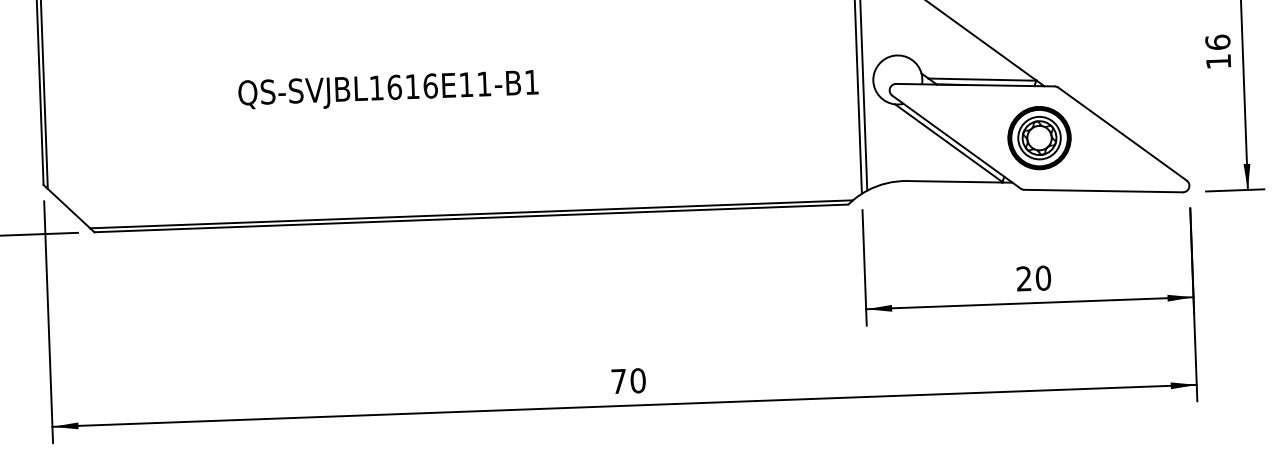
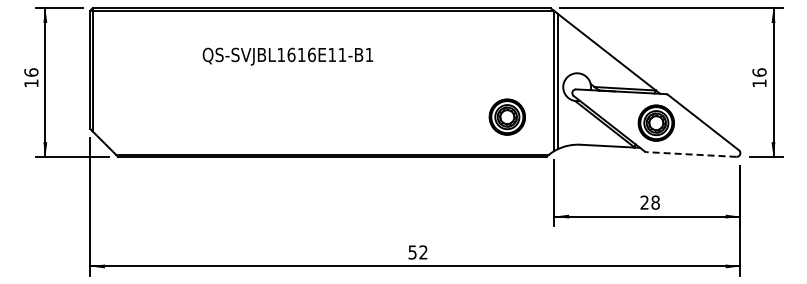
text: (387, 90) -> (287, 56), moved
part: (775, 136) -> (506, 116), added
line: (1103, 191) -> (691, 154), solid -> dashed
text: (1043, 277) -> (655, 202), 20 -> 28
text: (627, 381) -> (417, 252), 70 -> 52

